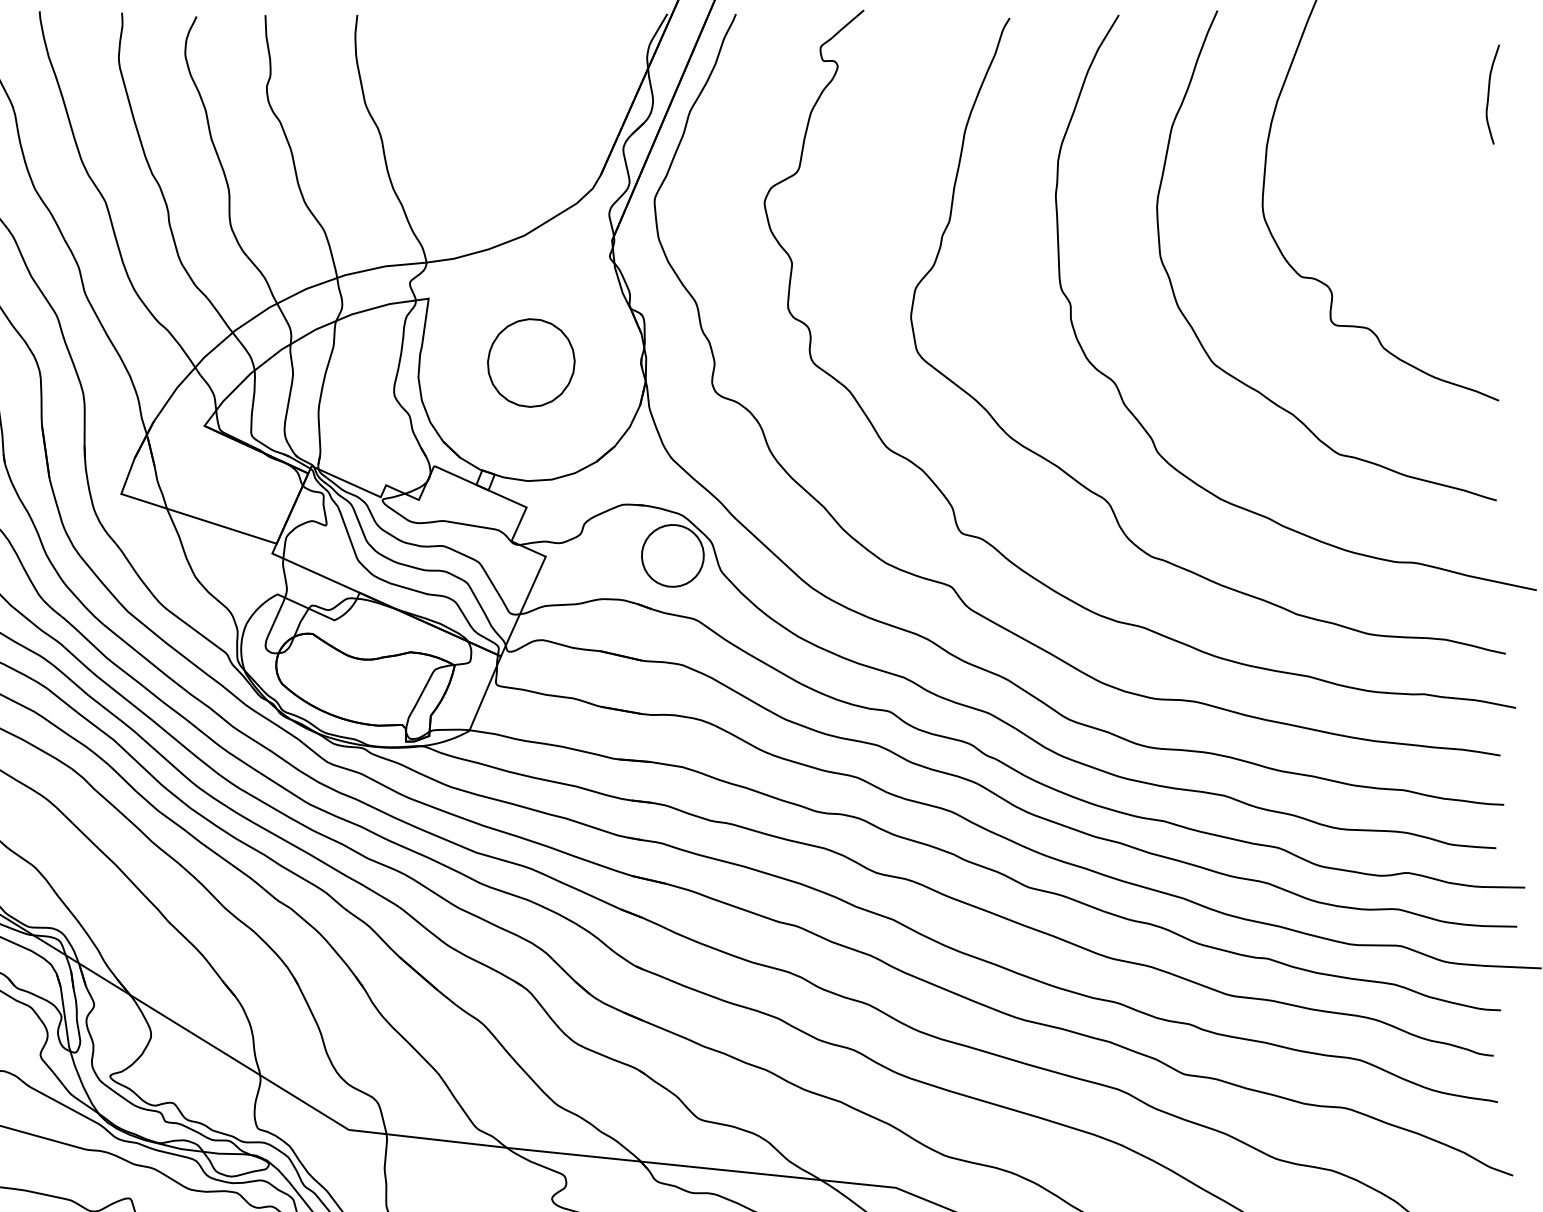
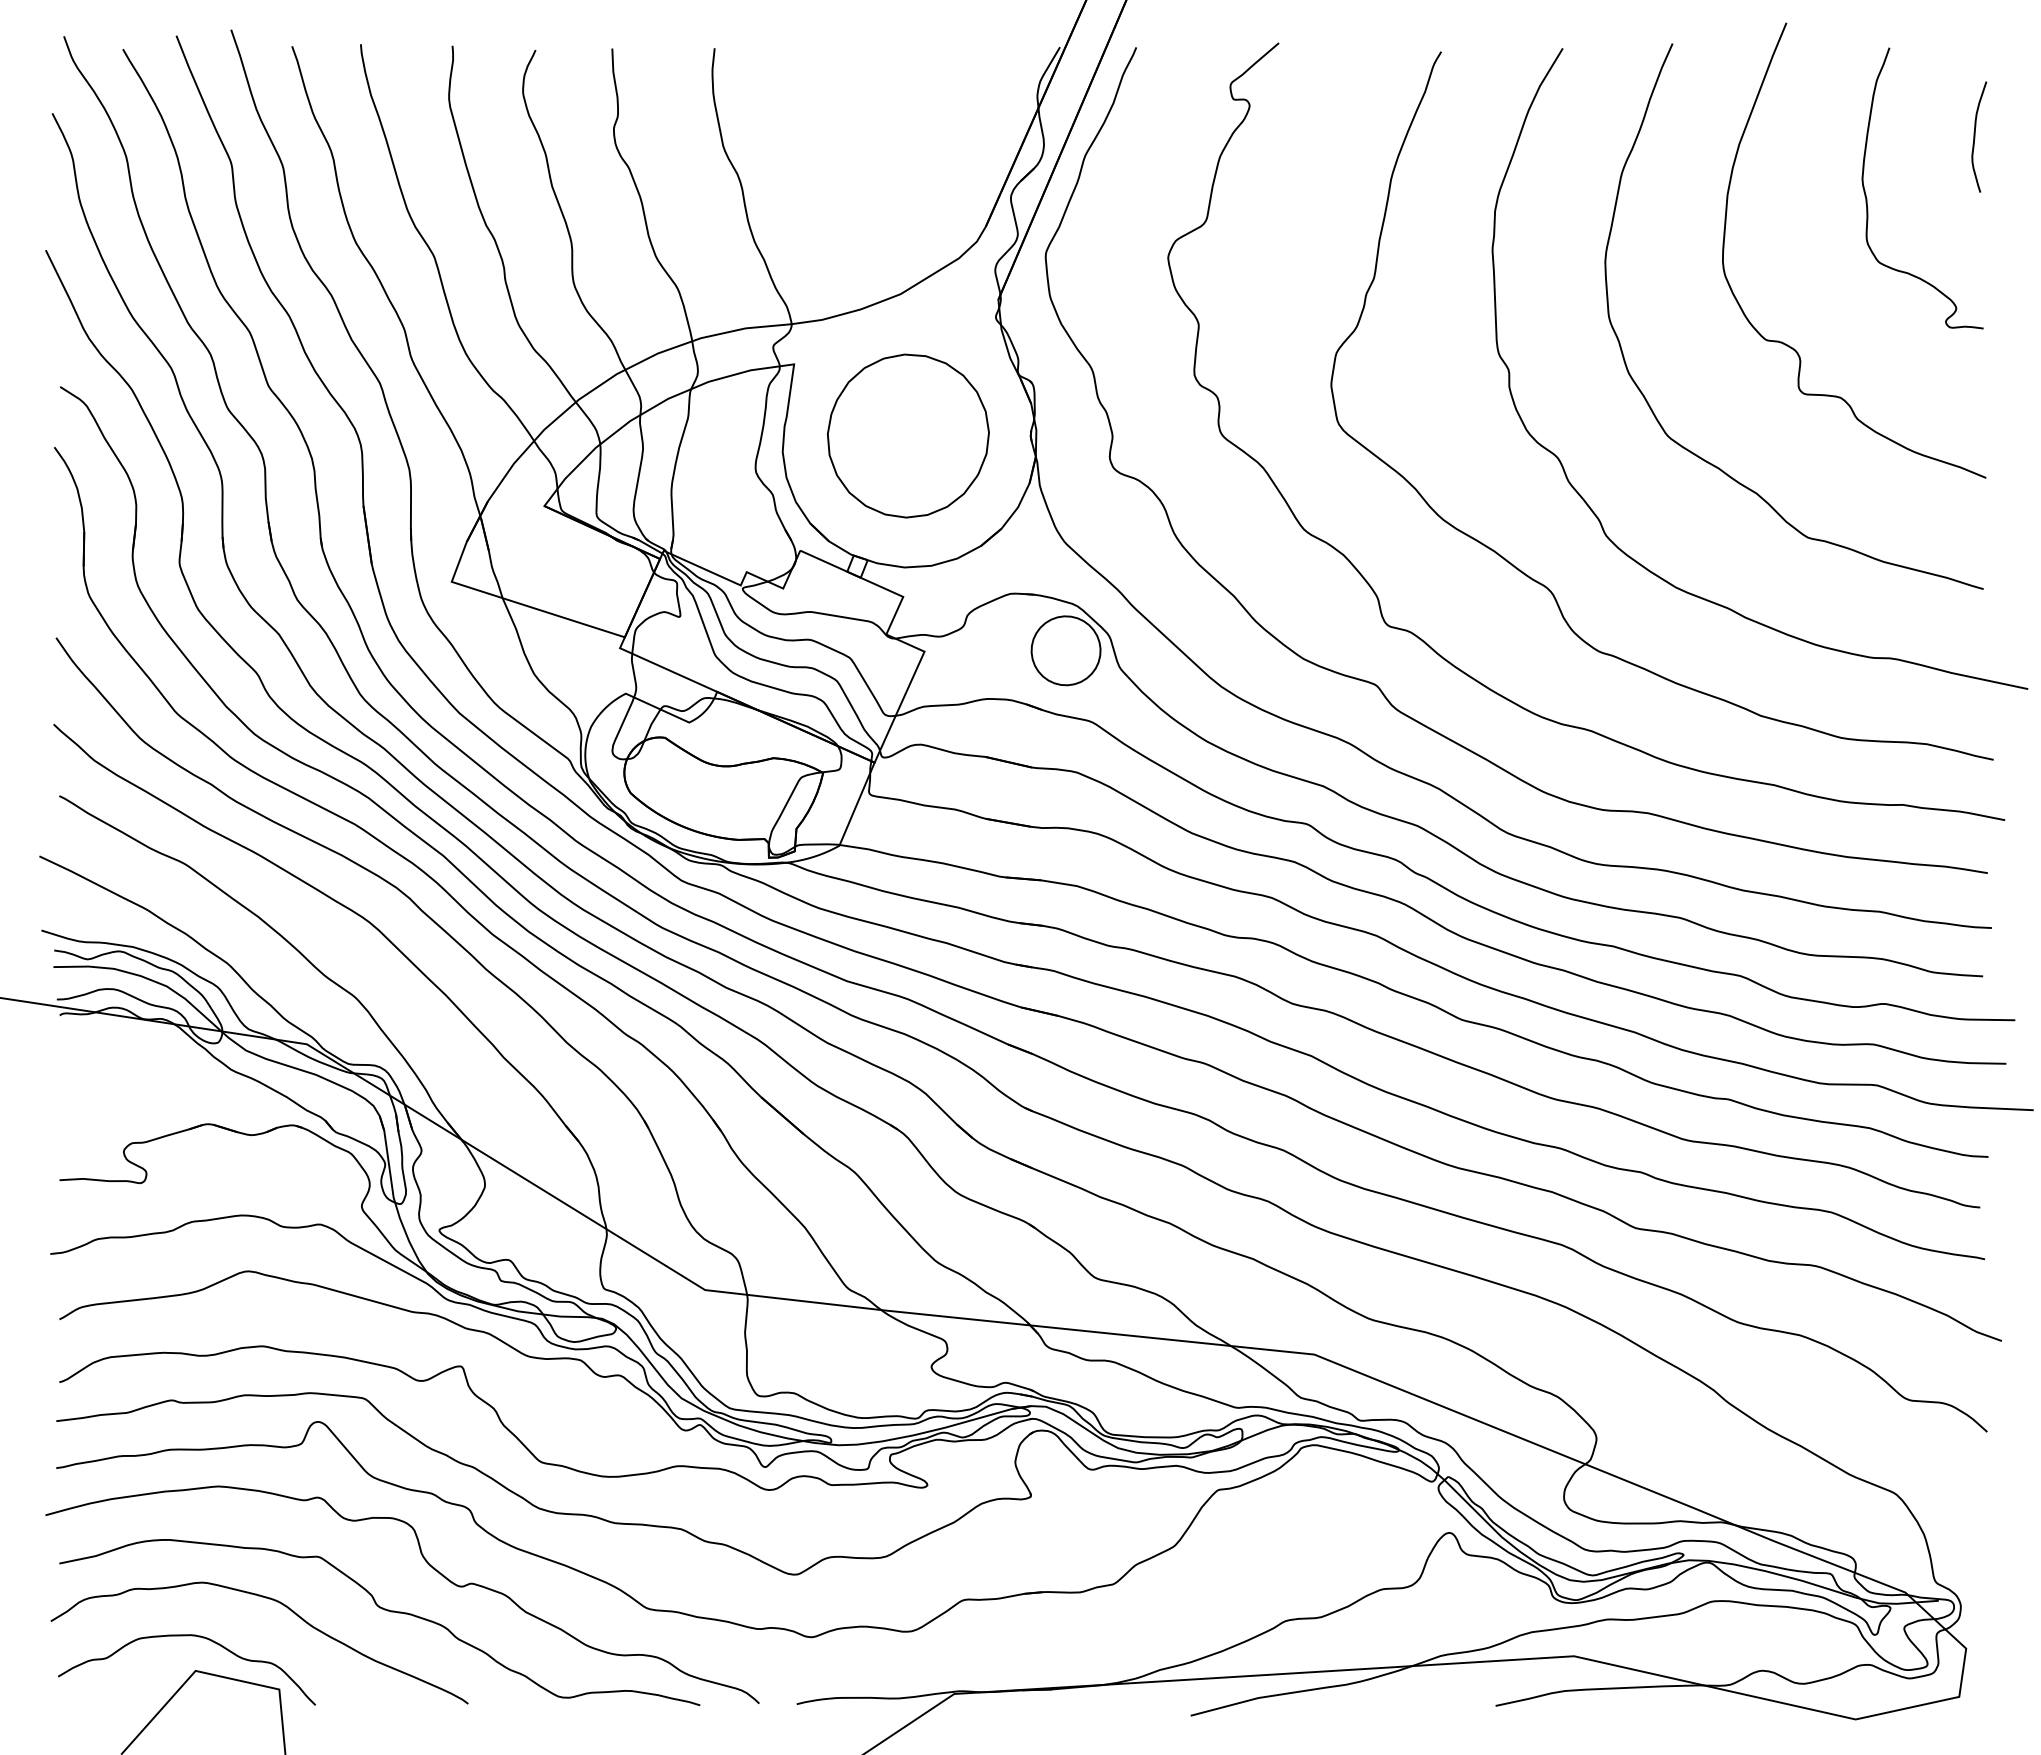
curve: (1392, 149) -> (1867, 198), added
part: (531, 362) -> (908, 435), size x1.67

